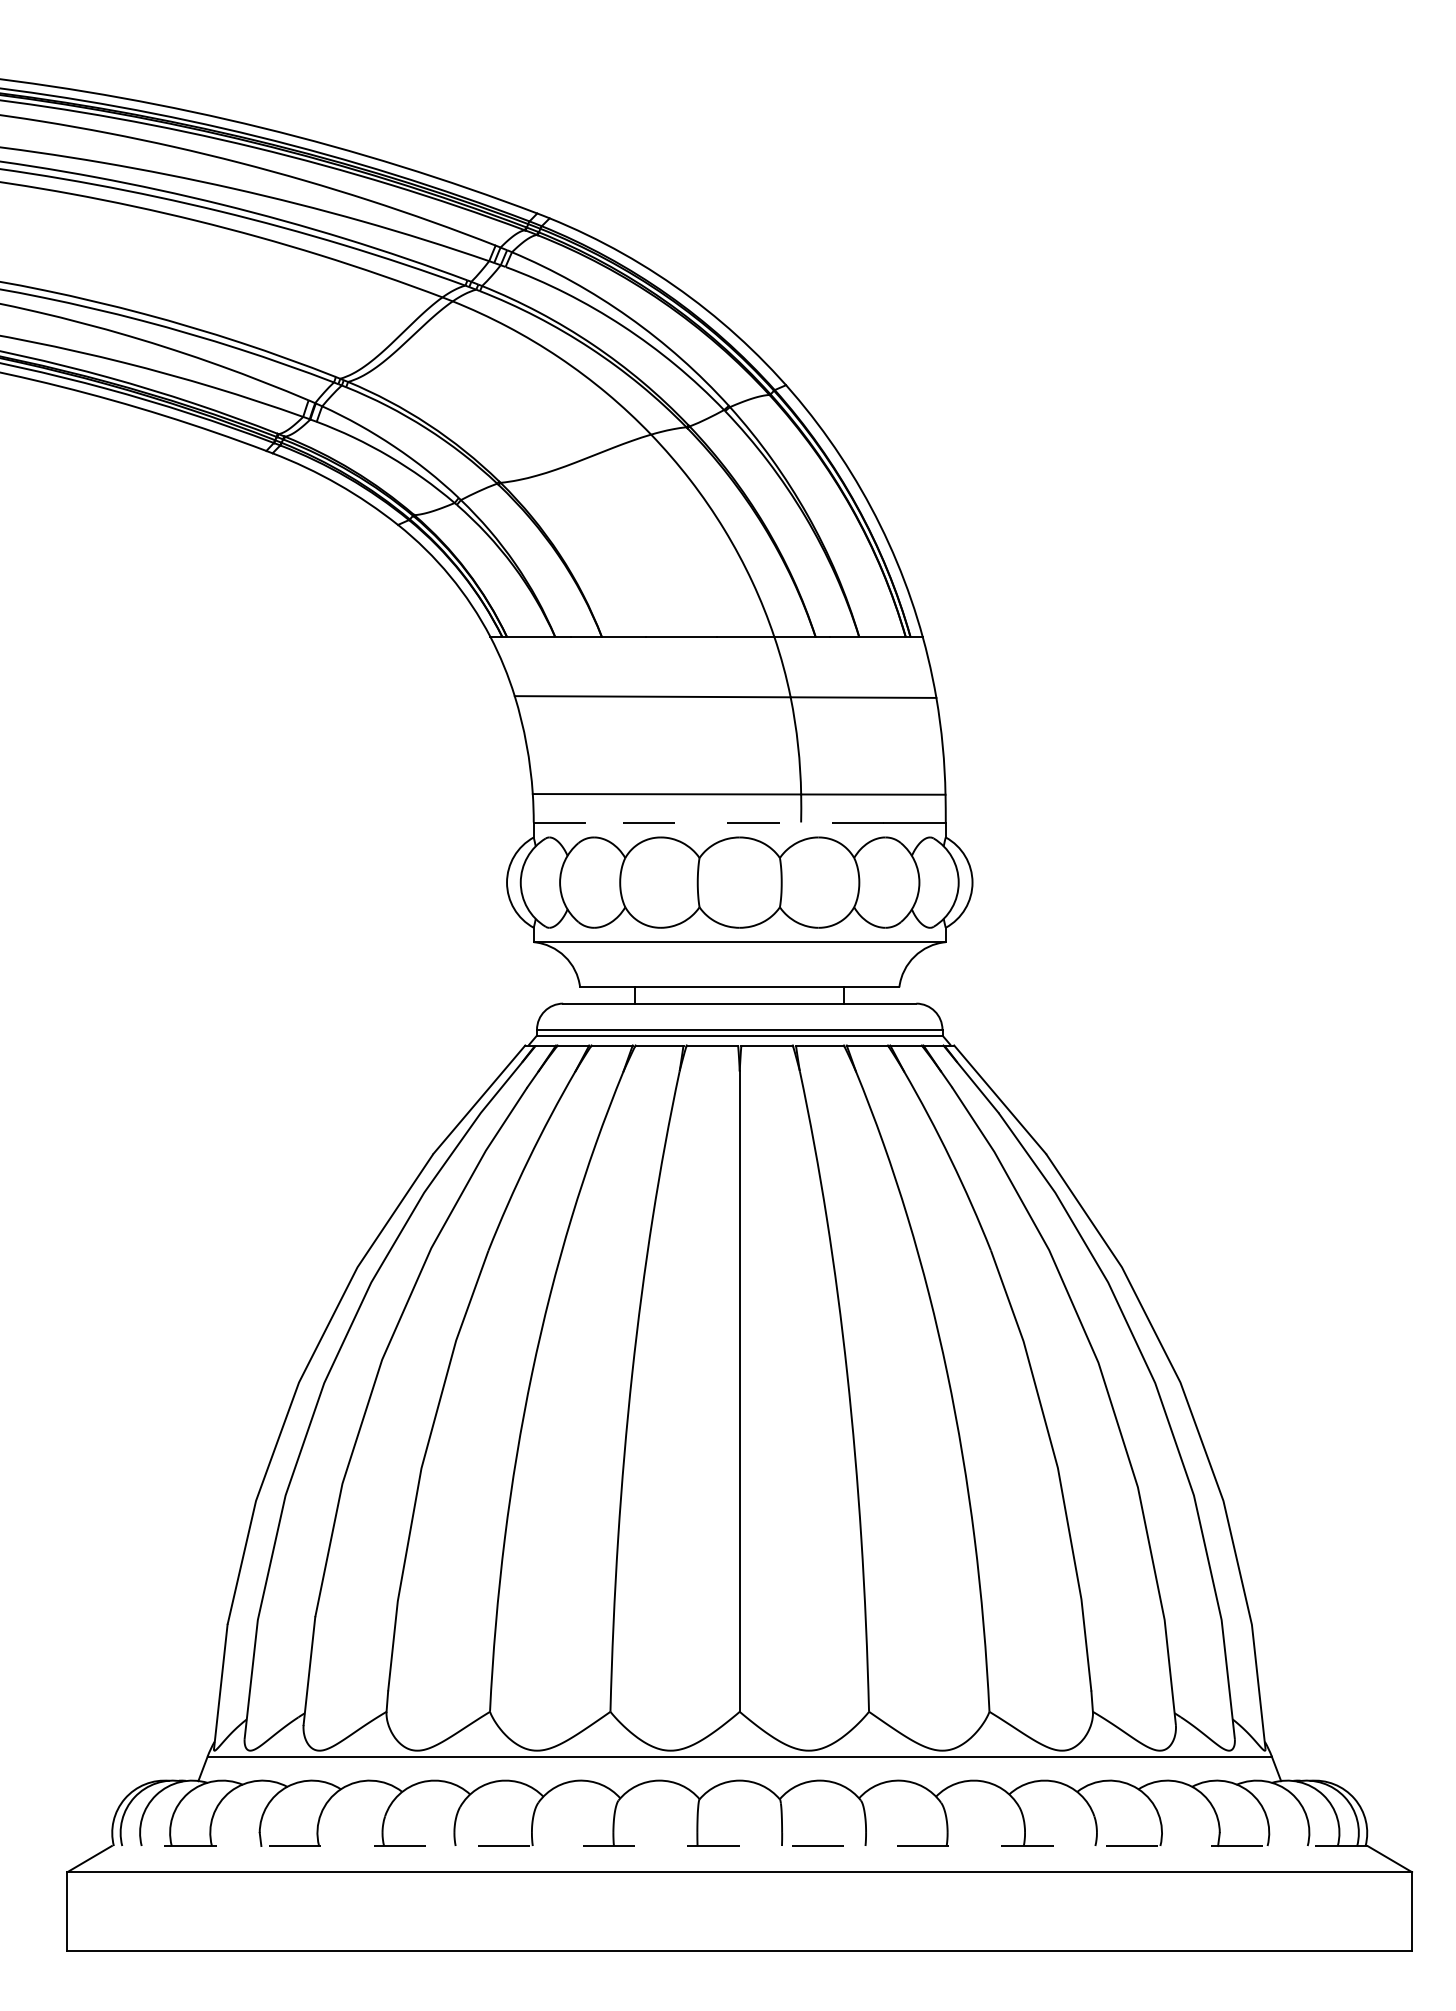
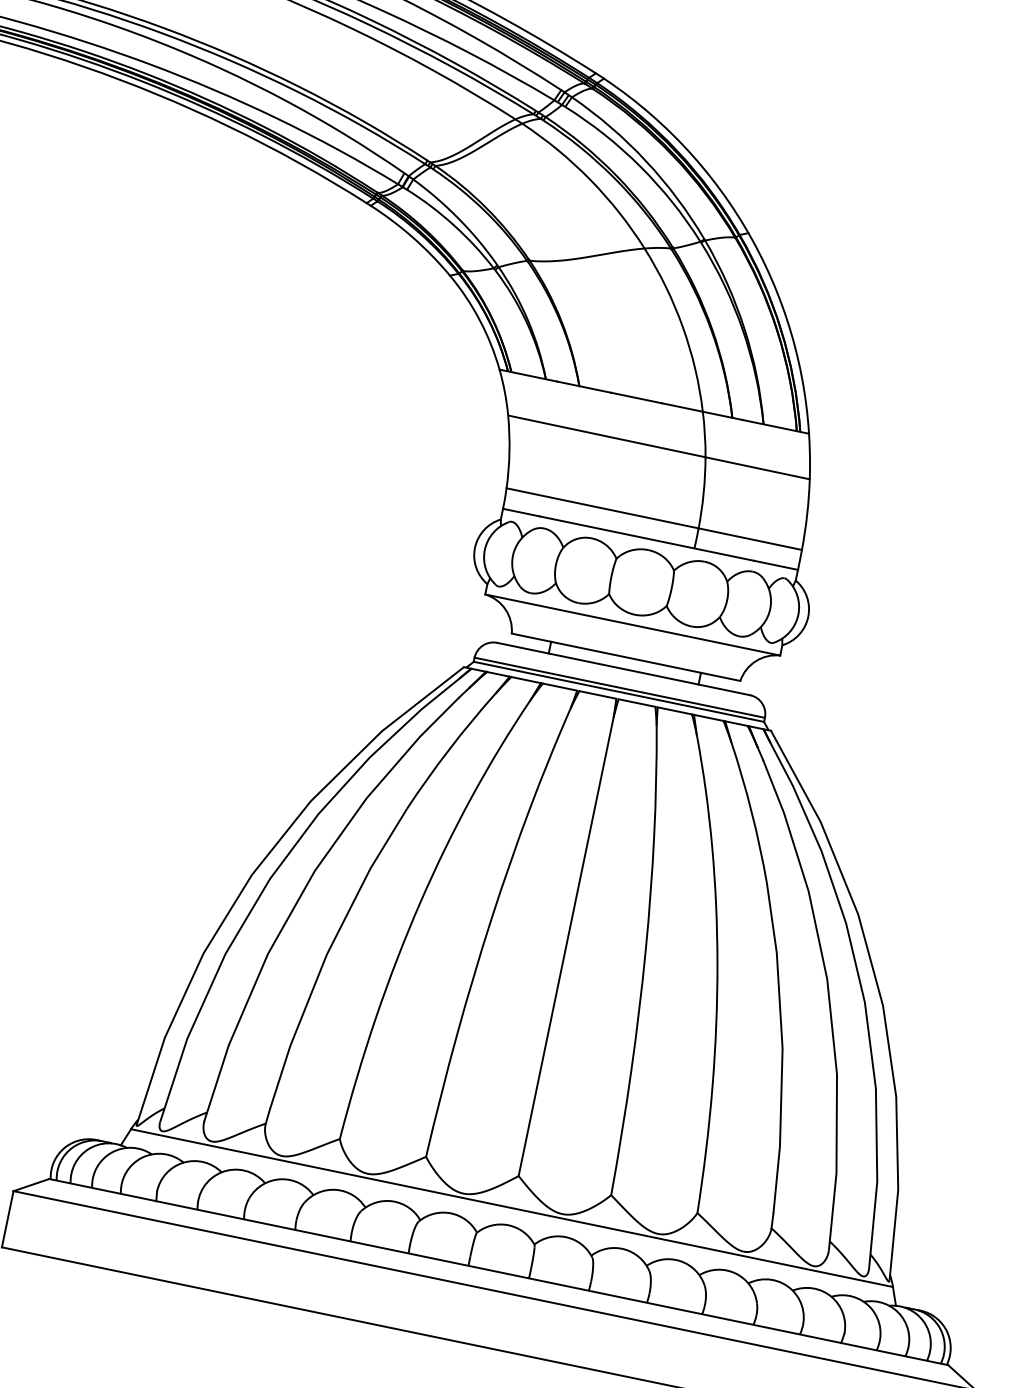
line: (734, 822) -> (646, 538), dashed -> solid
line: (739, 1846) -> (498, 1272), dashed -> solid

